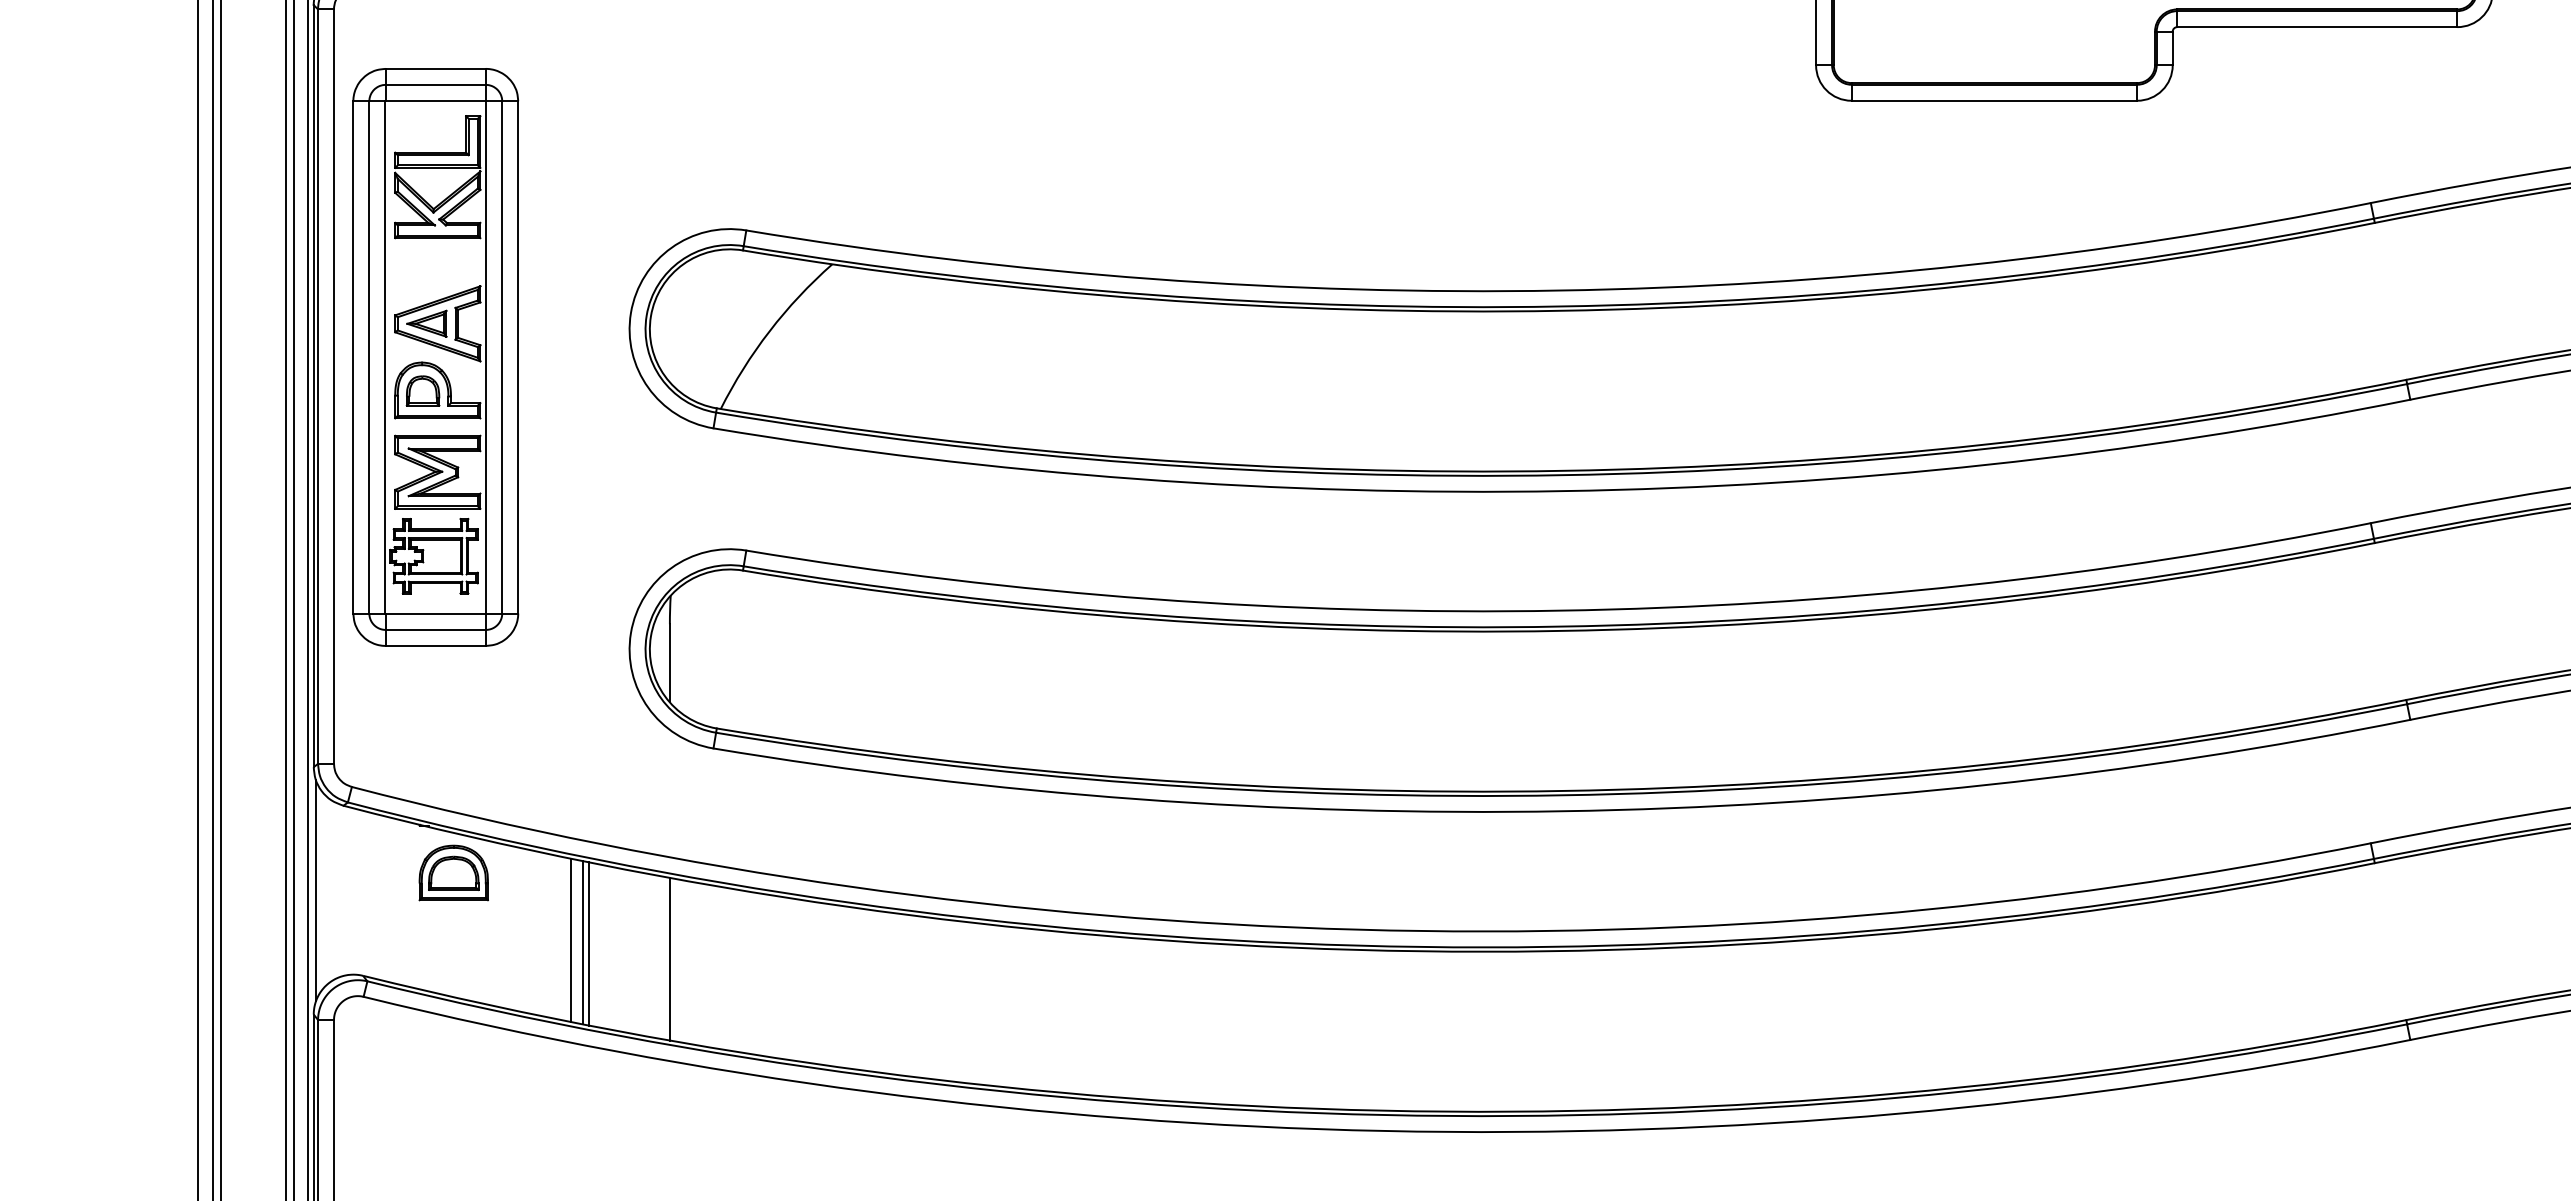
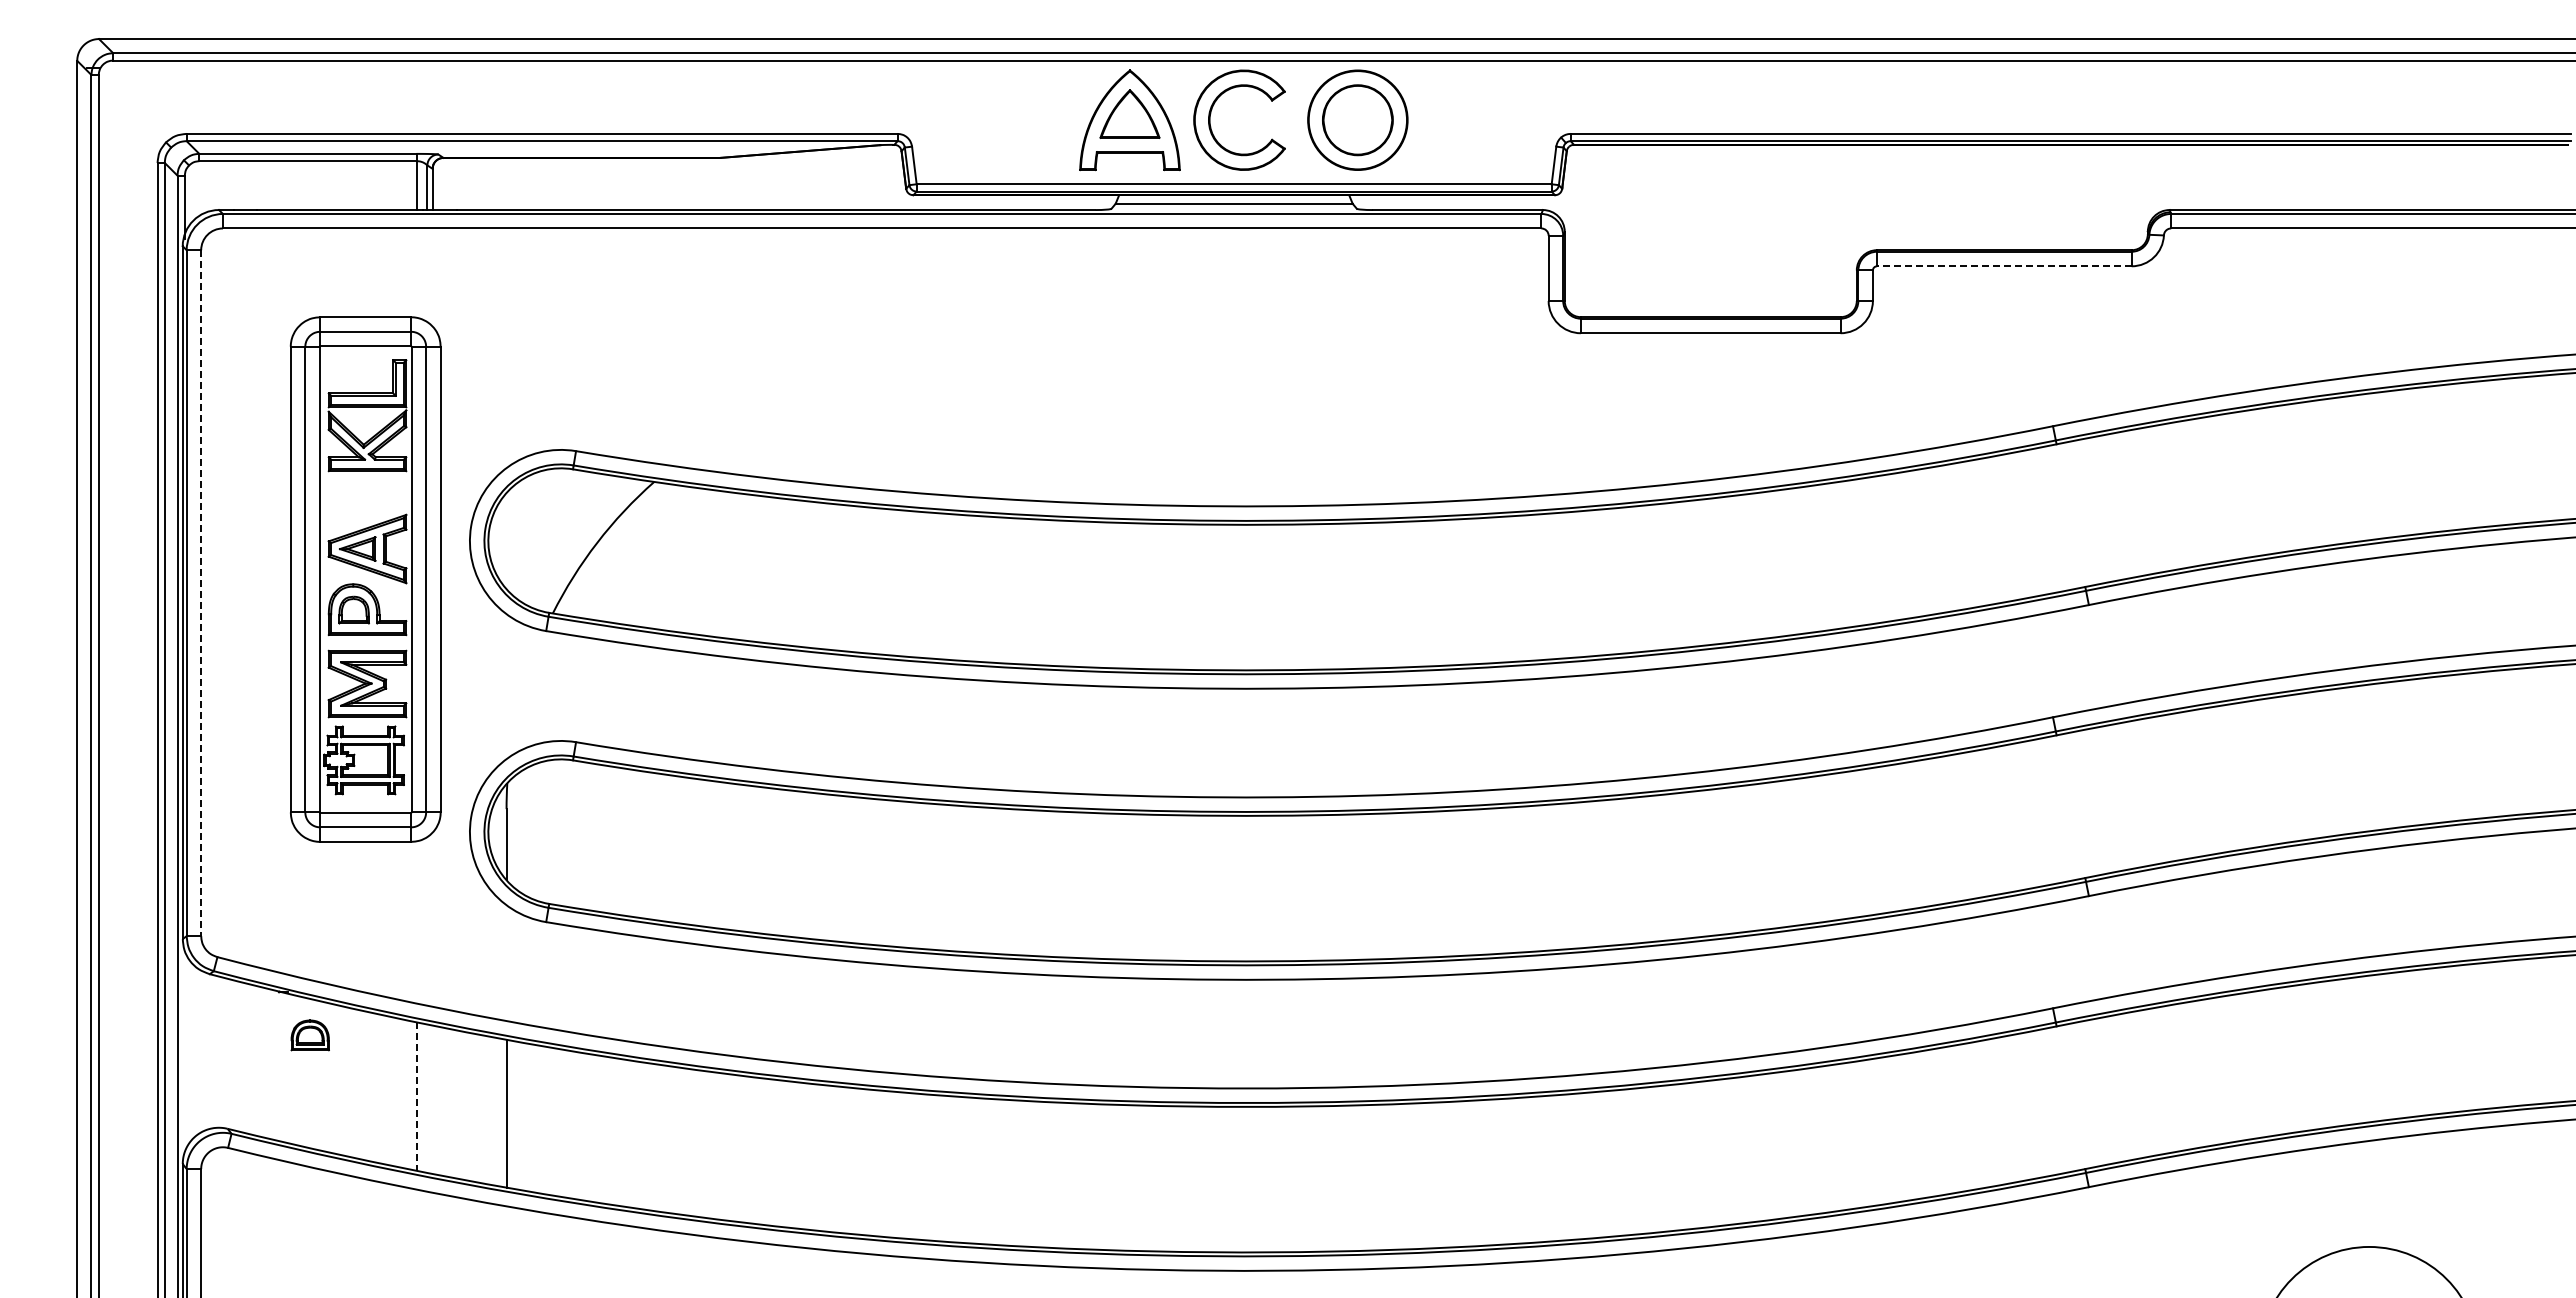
line: (2316, 27) -> (2003, 266), solid -> dashed
part: (435, 357) -> (365, 579), moved
line: (334, 387) -> (201, 593), solid -> dashed
part: (454, 873) -> (310, 1035), size x0.6
line: (315, 889) -> (184, 1050), removed
line: (570, 940) -> (416, 1096), solid -> dashed
line: (582, 942) -> (427, 1098), removed
line: (588, 943) -> (432, 1099), removed

